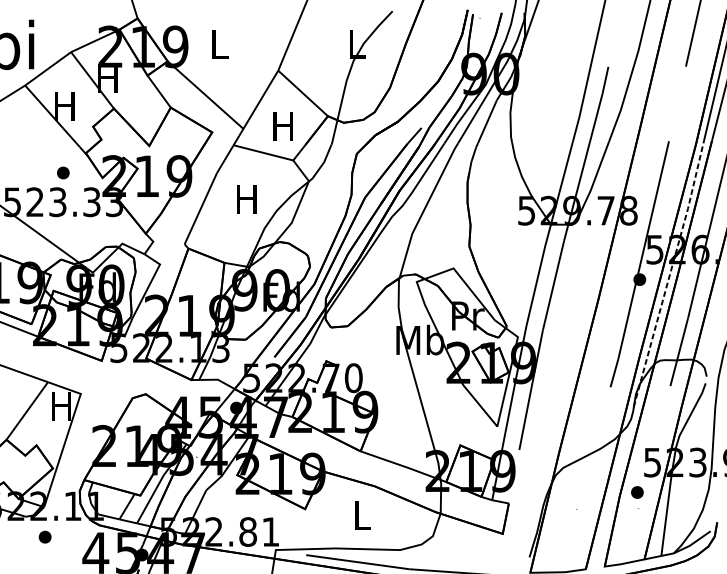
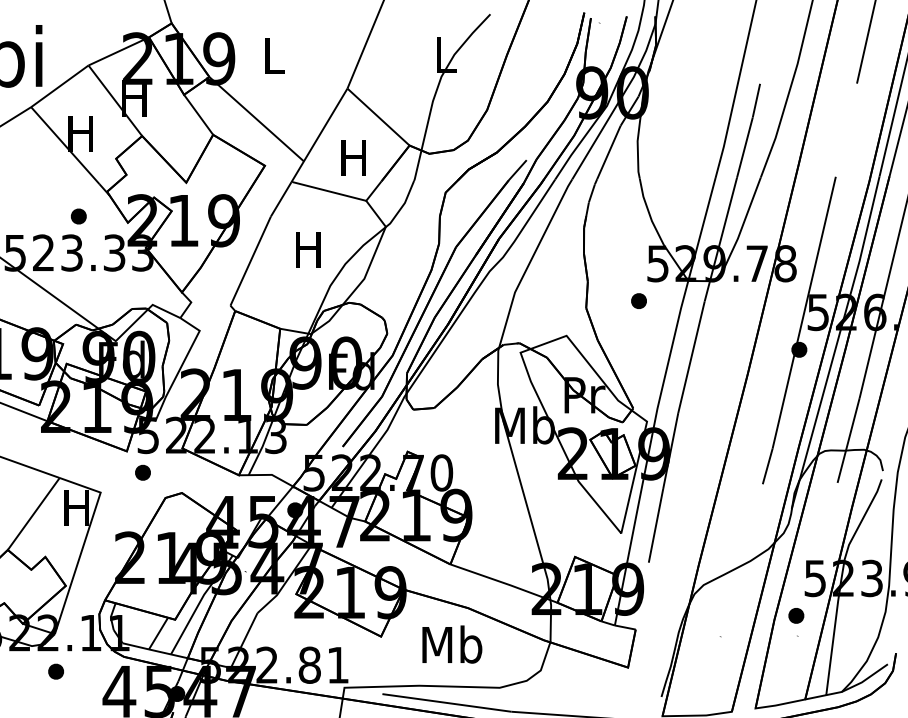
part: (511, 240) -> (638, 300), added
line: (670, 272) -> (837, 341), dashed -> solid
part: (114, 377) -> (142, 472), added
text: (362, 515) -> (452, 644), L -> Mb

